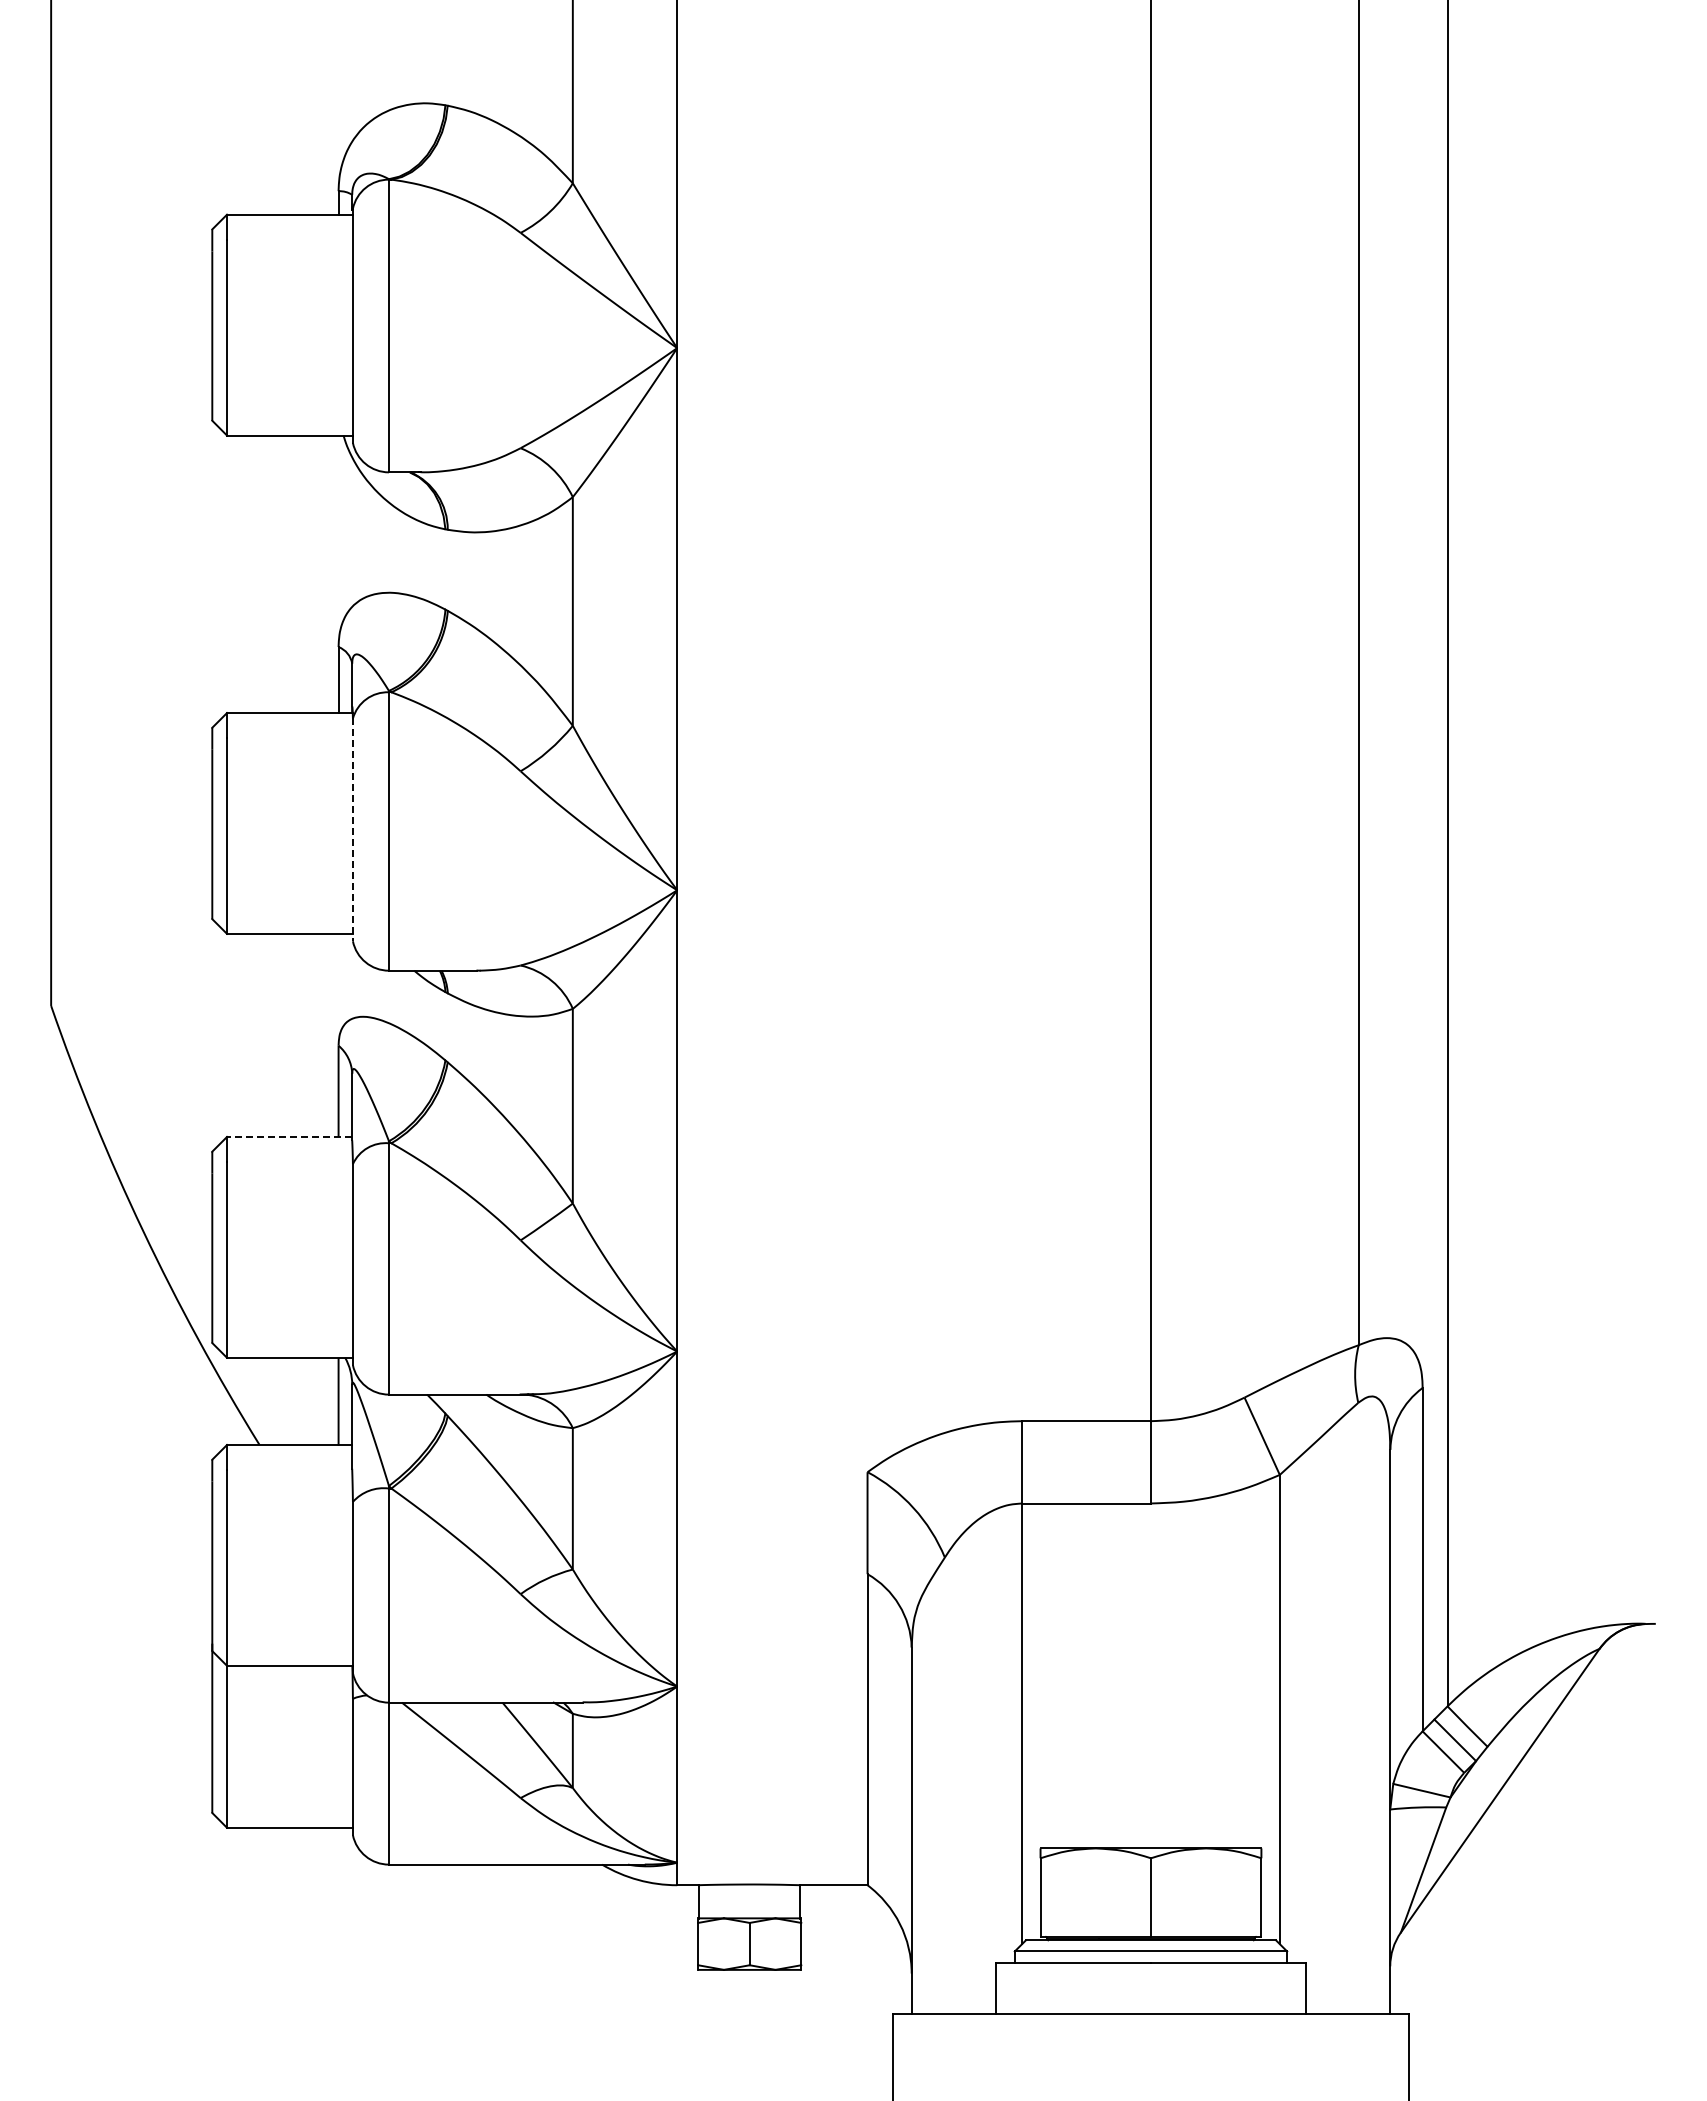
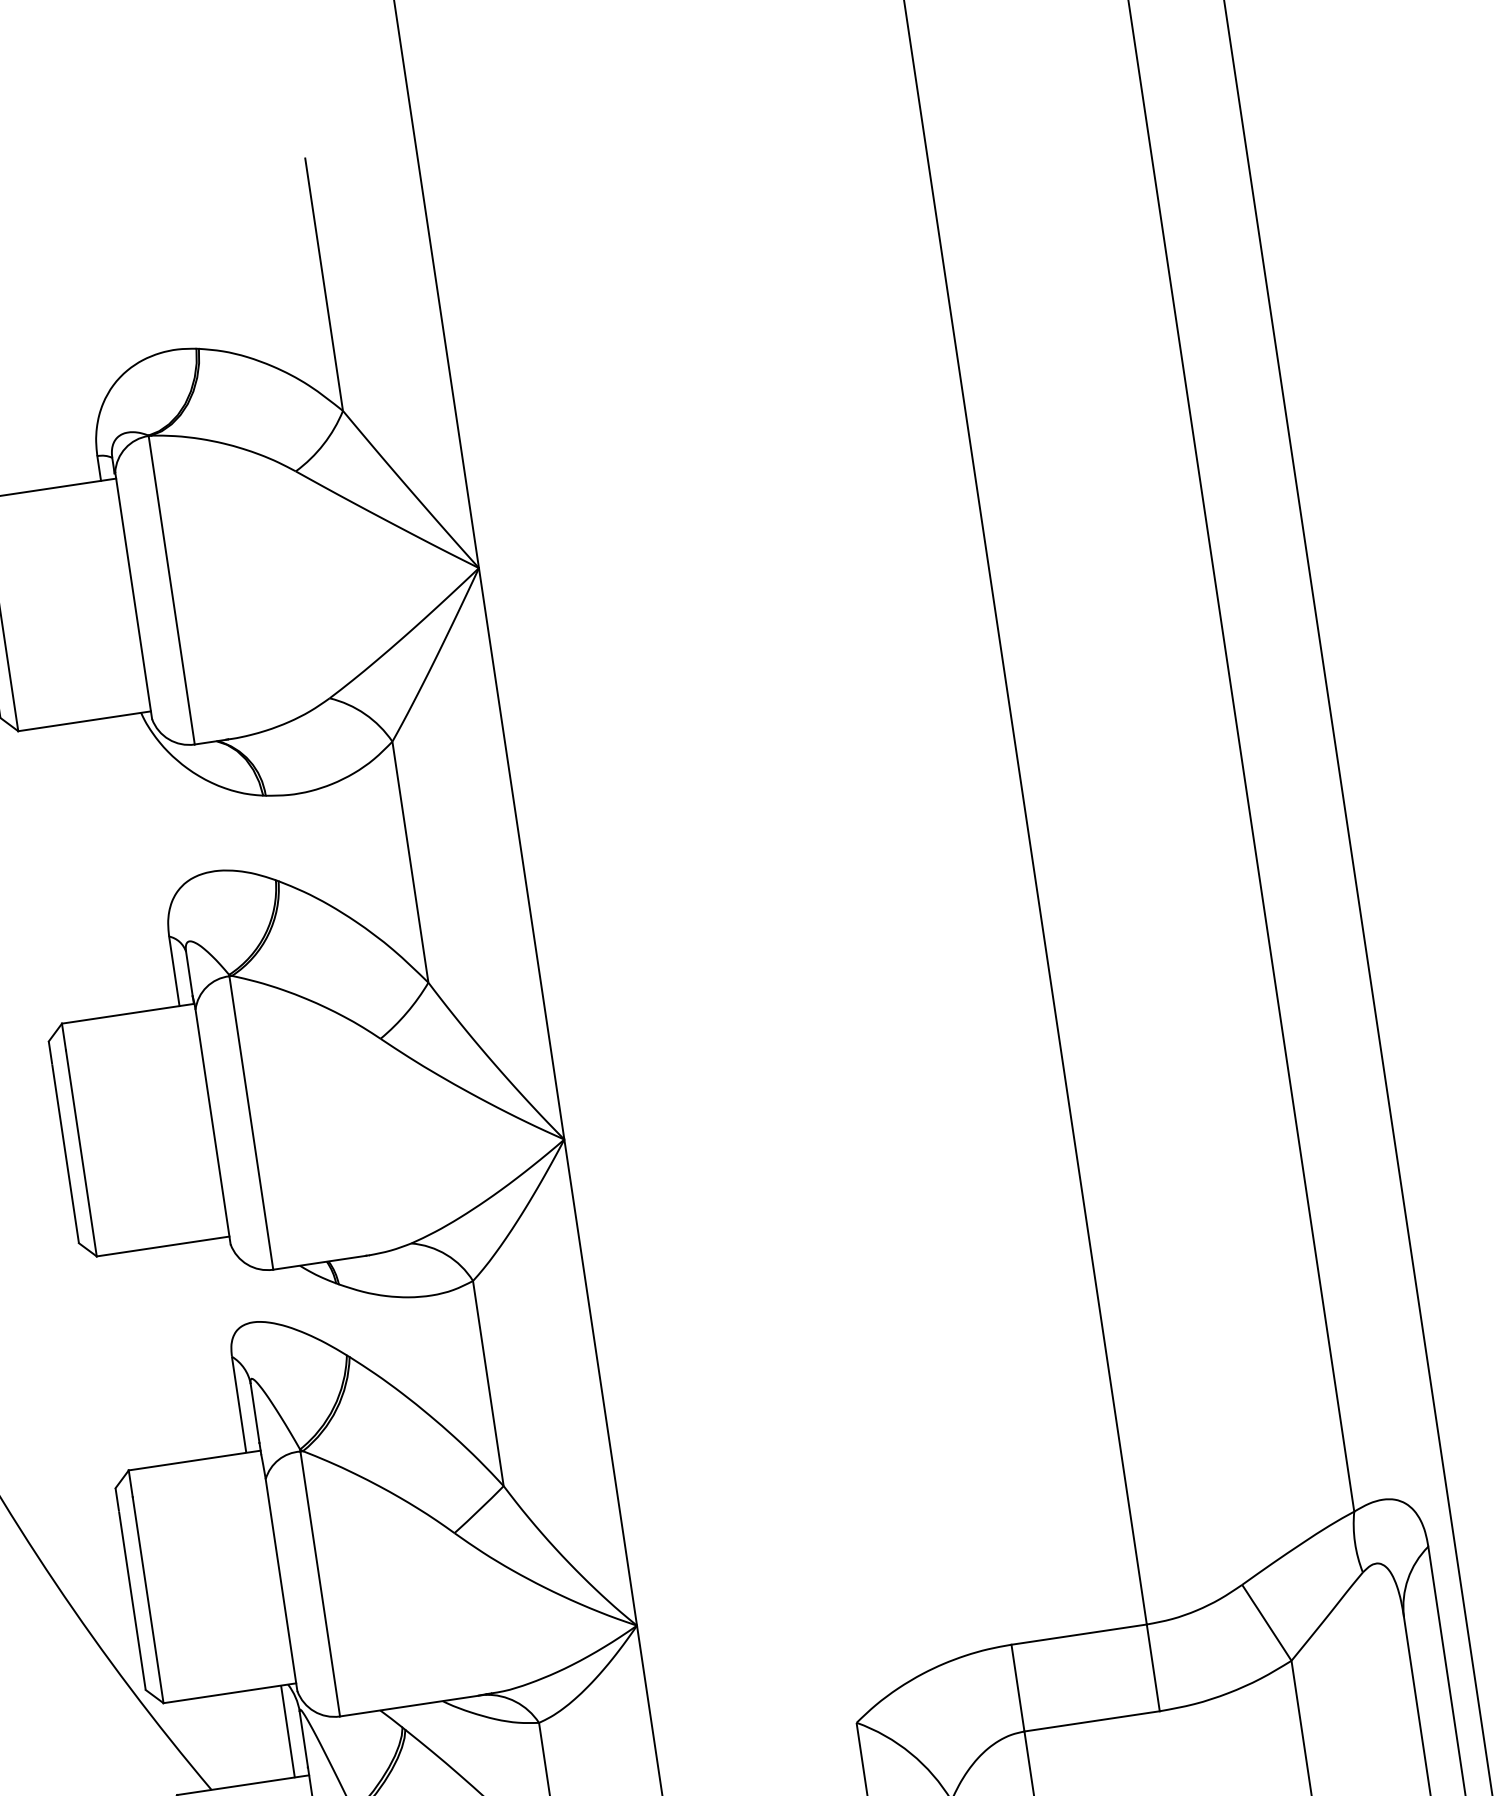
line: (352, 830) -> (212, 1127), dashed -> solid
line: (289, 1136) -> (194, 1460), dashed -> solid

